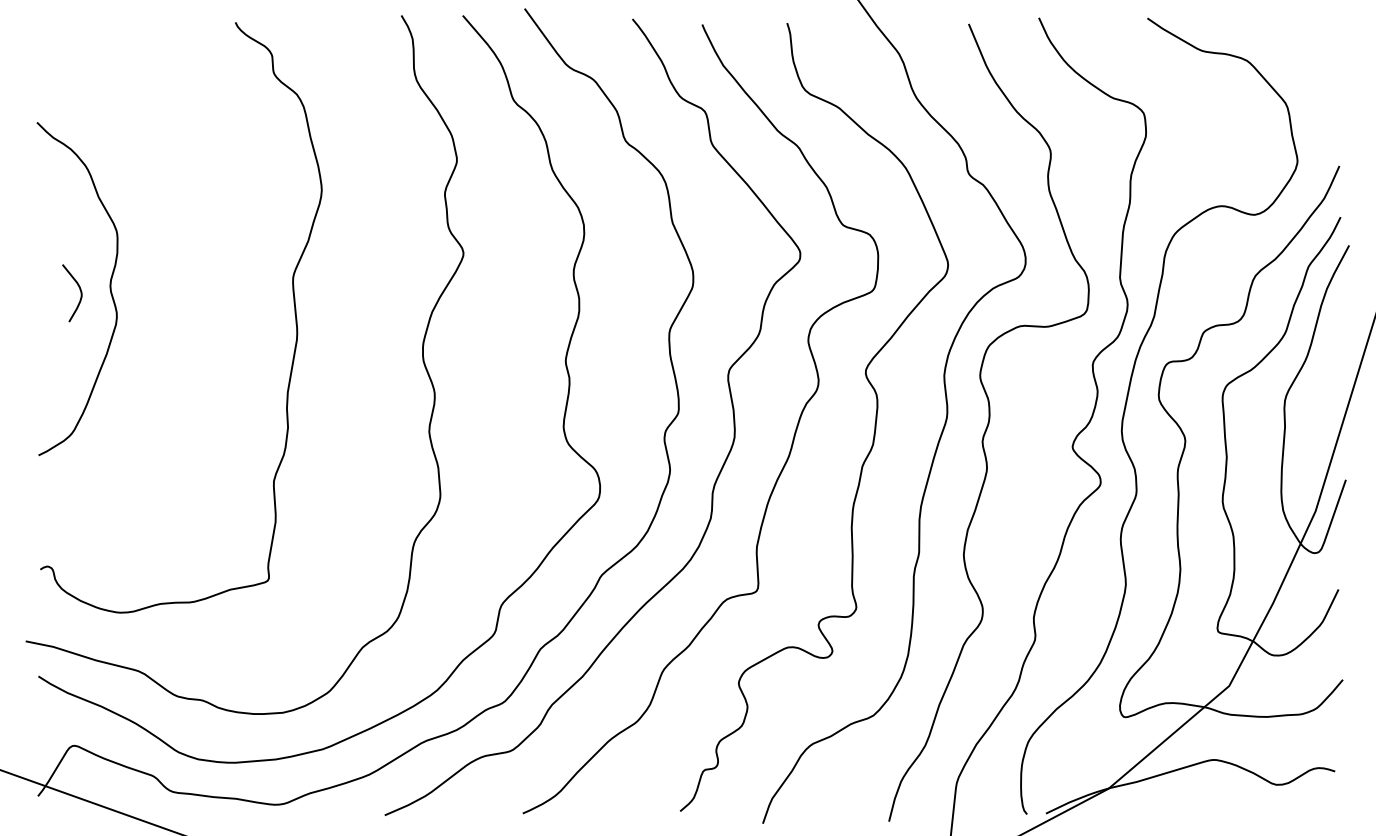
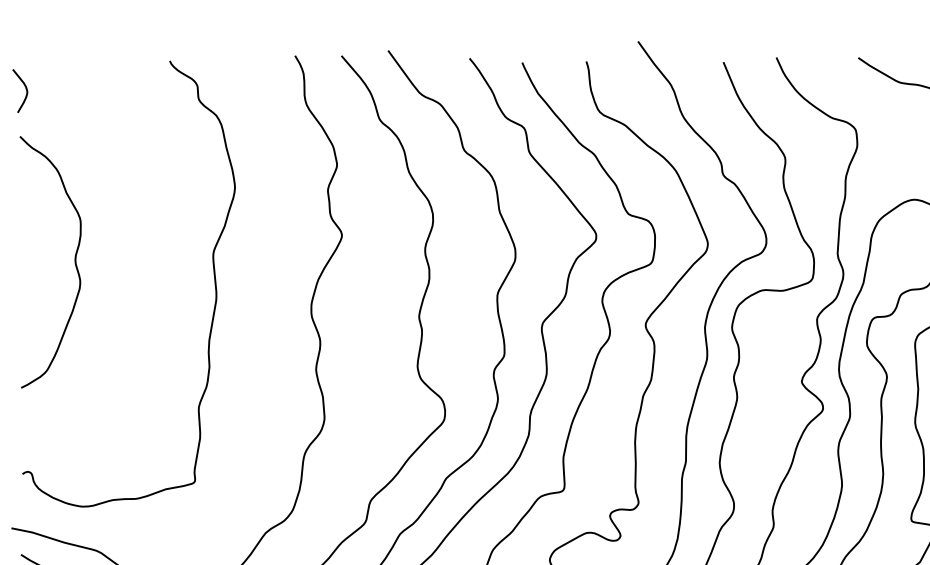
curve: (79, 290) -> (25, 88), moved

